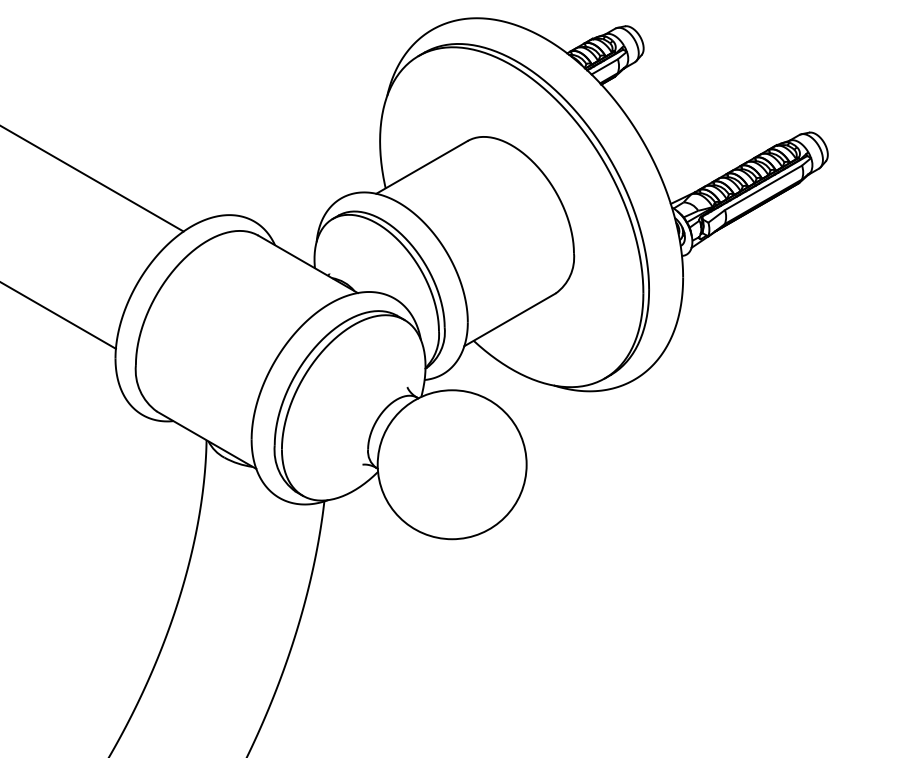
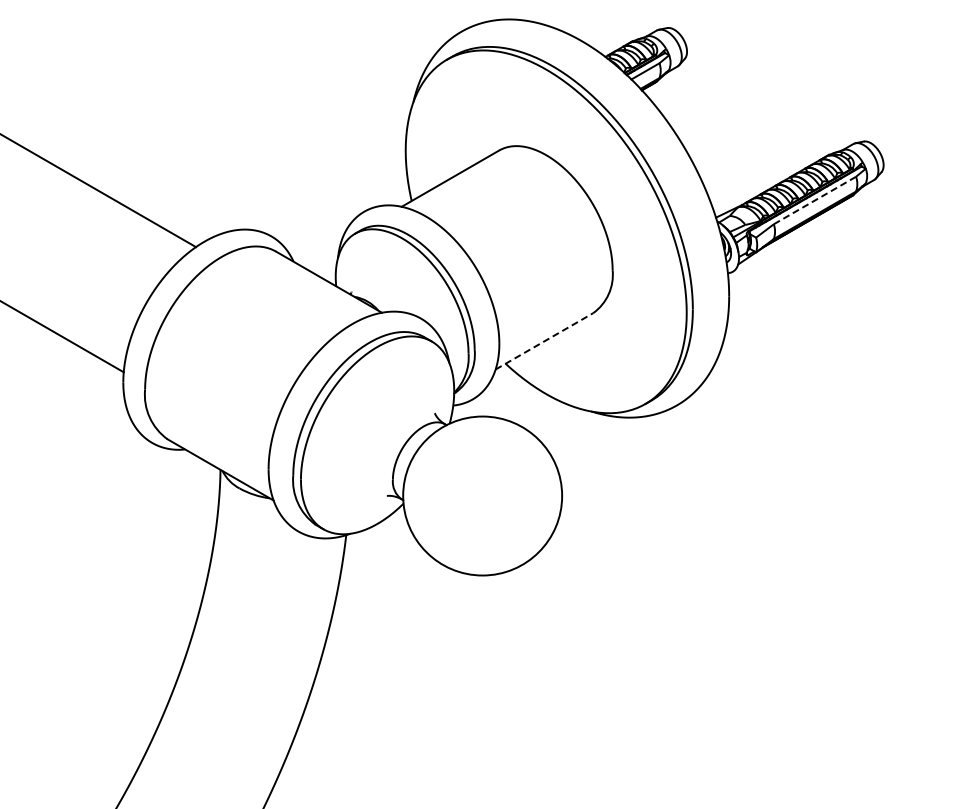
line: (764, 187) -> (815, 200), solid -> dashed
line: (510, 319) -> (544, 341), solid -> dashed

